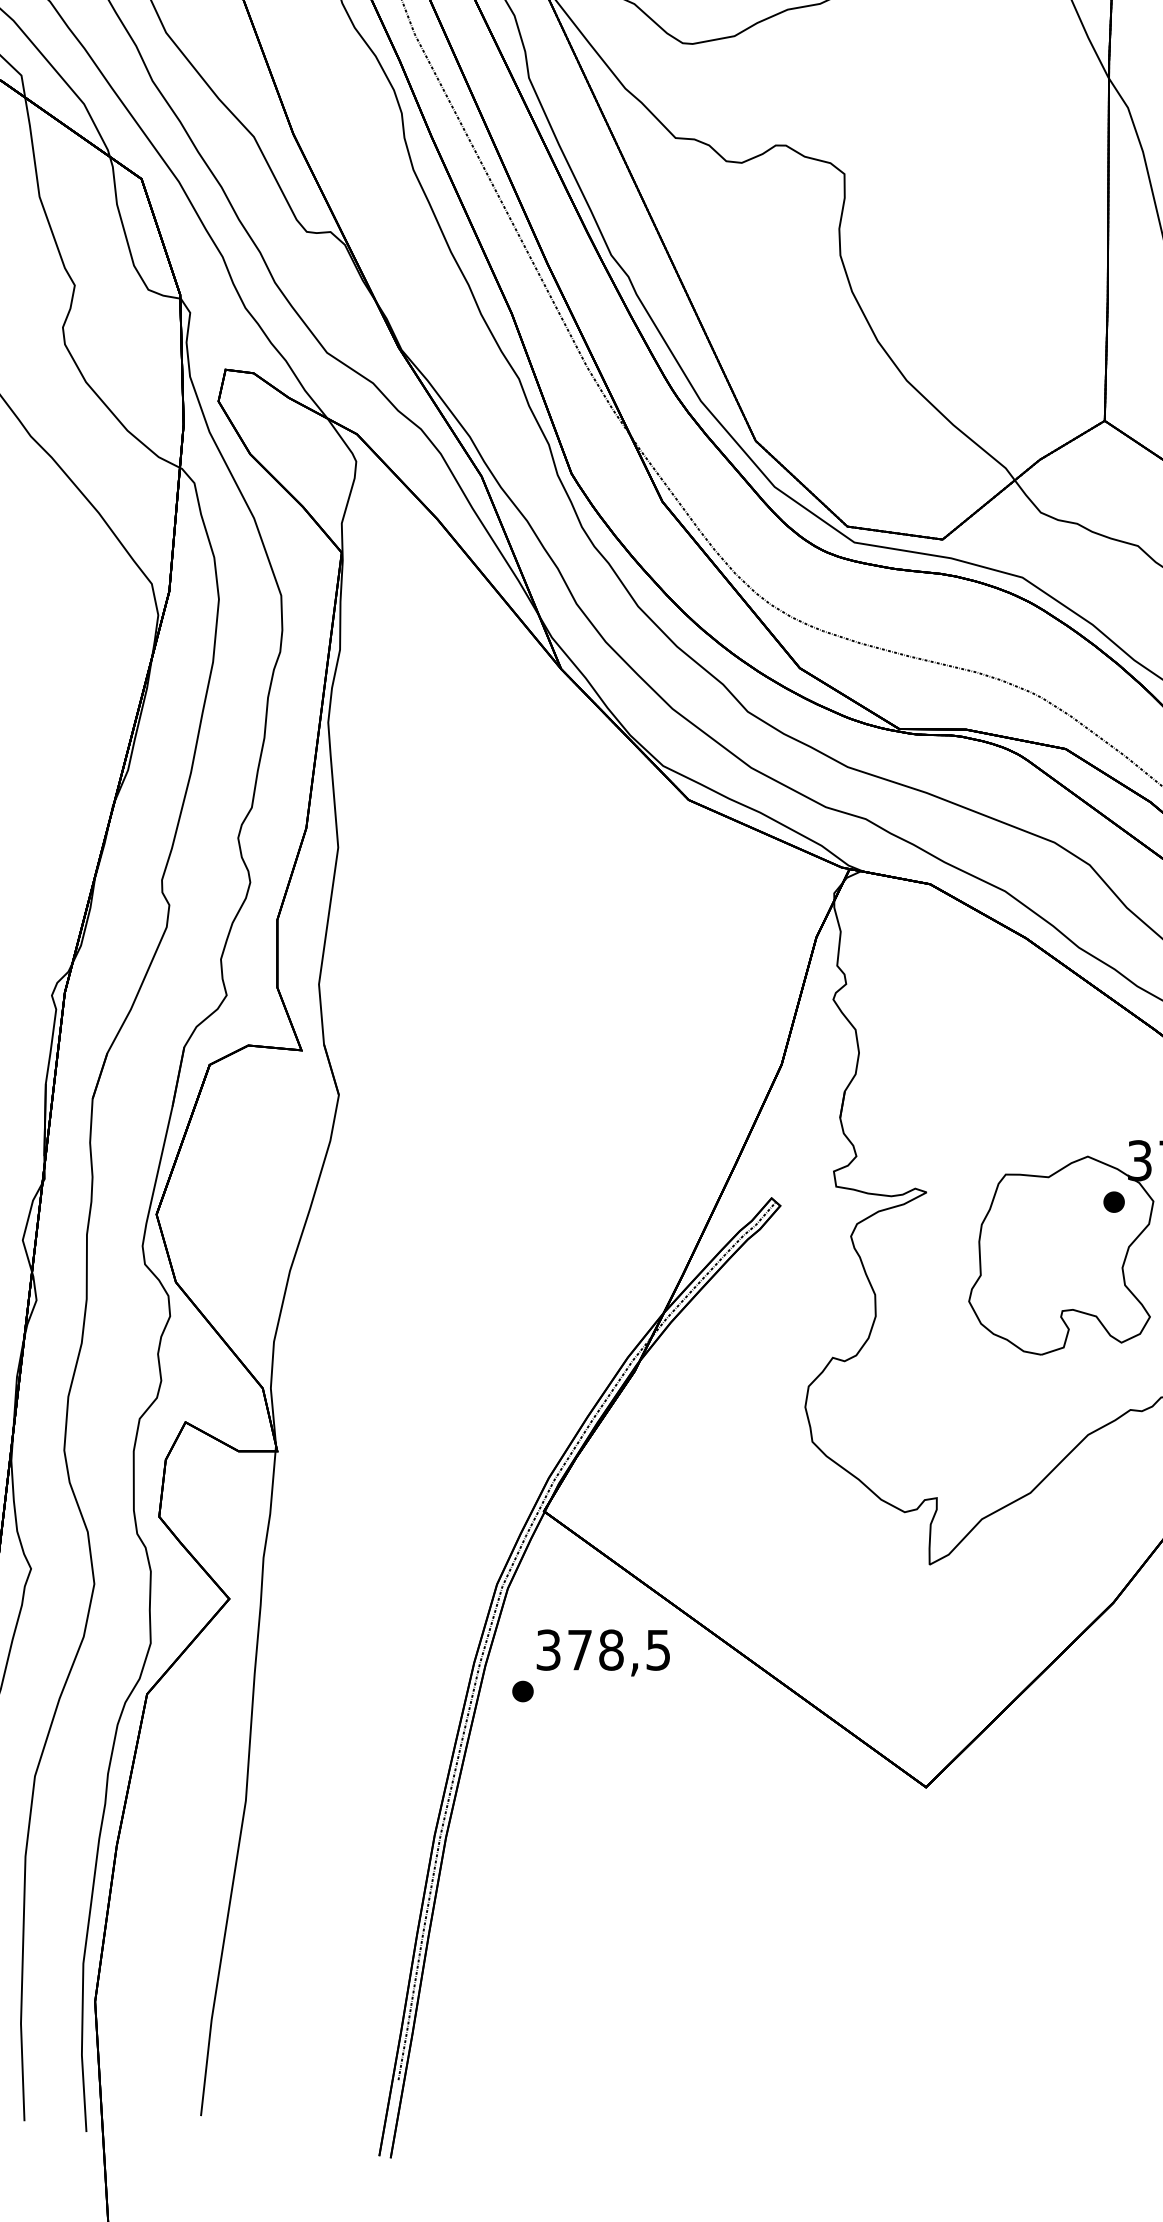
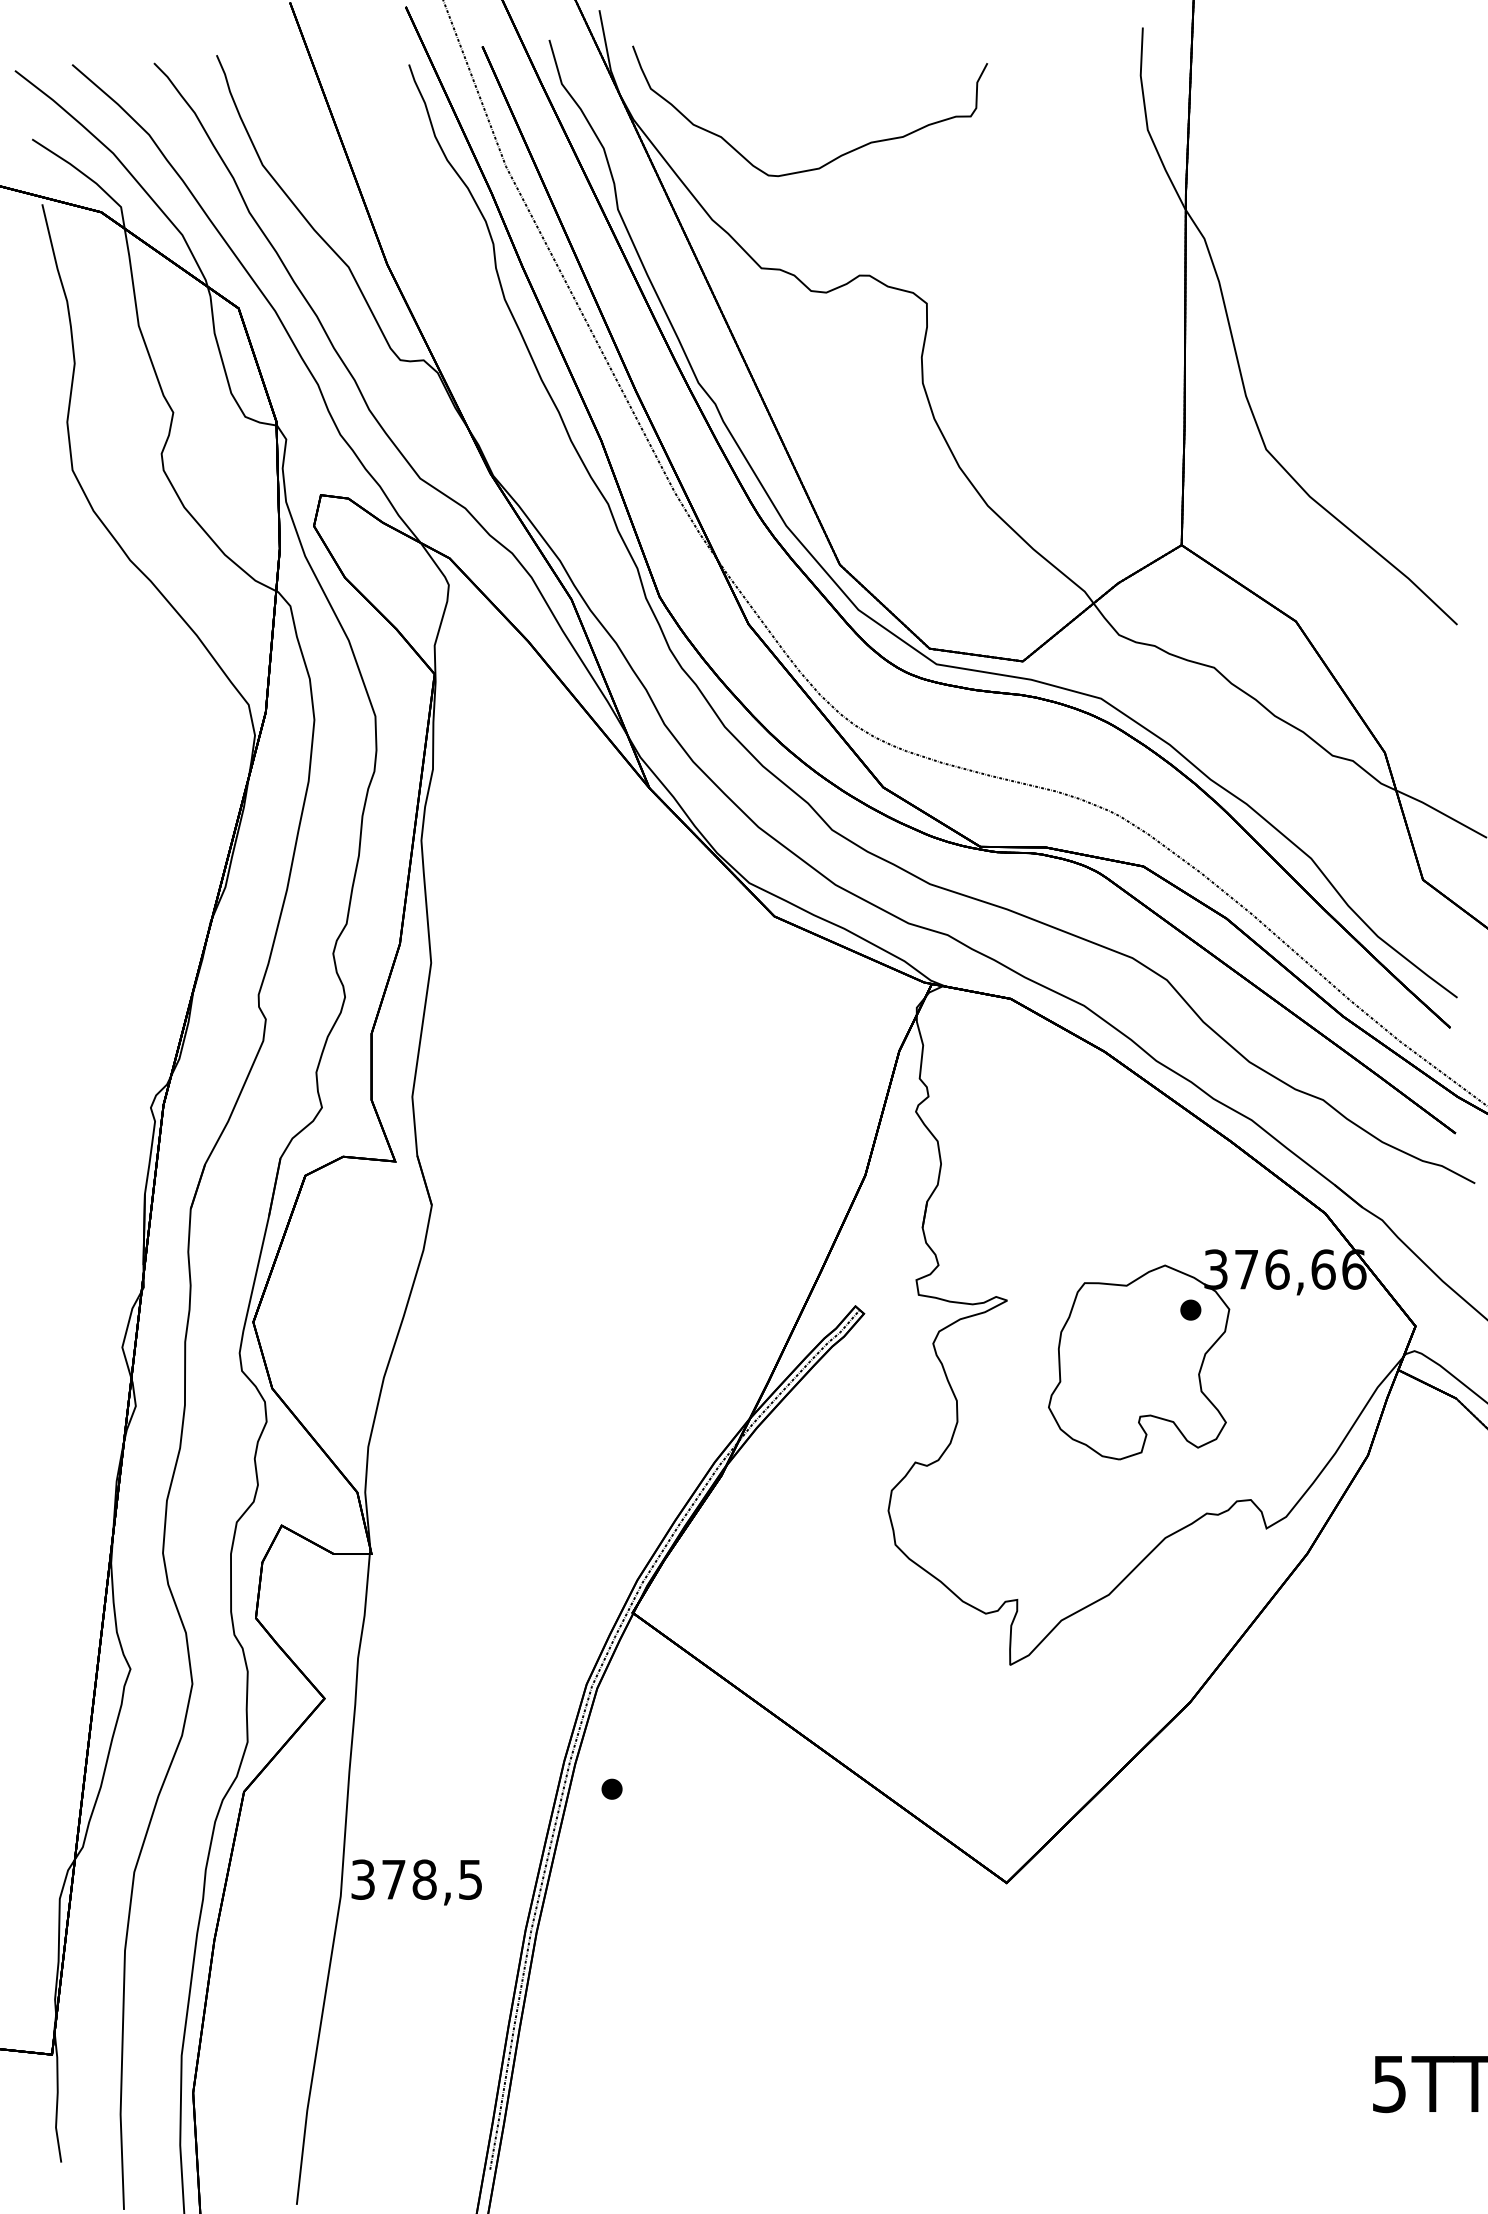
text: (603, 1652) -> (416, 1882), moved

